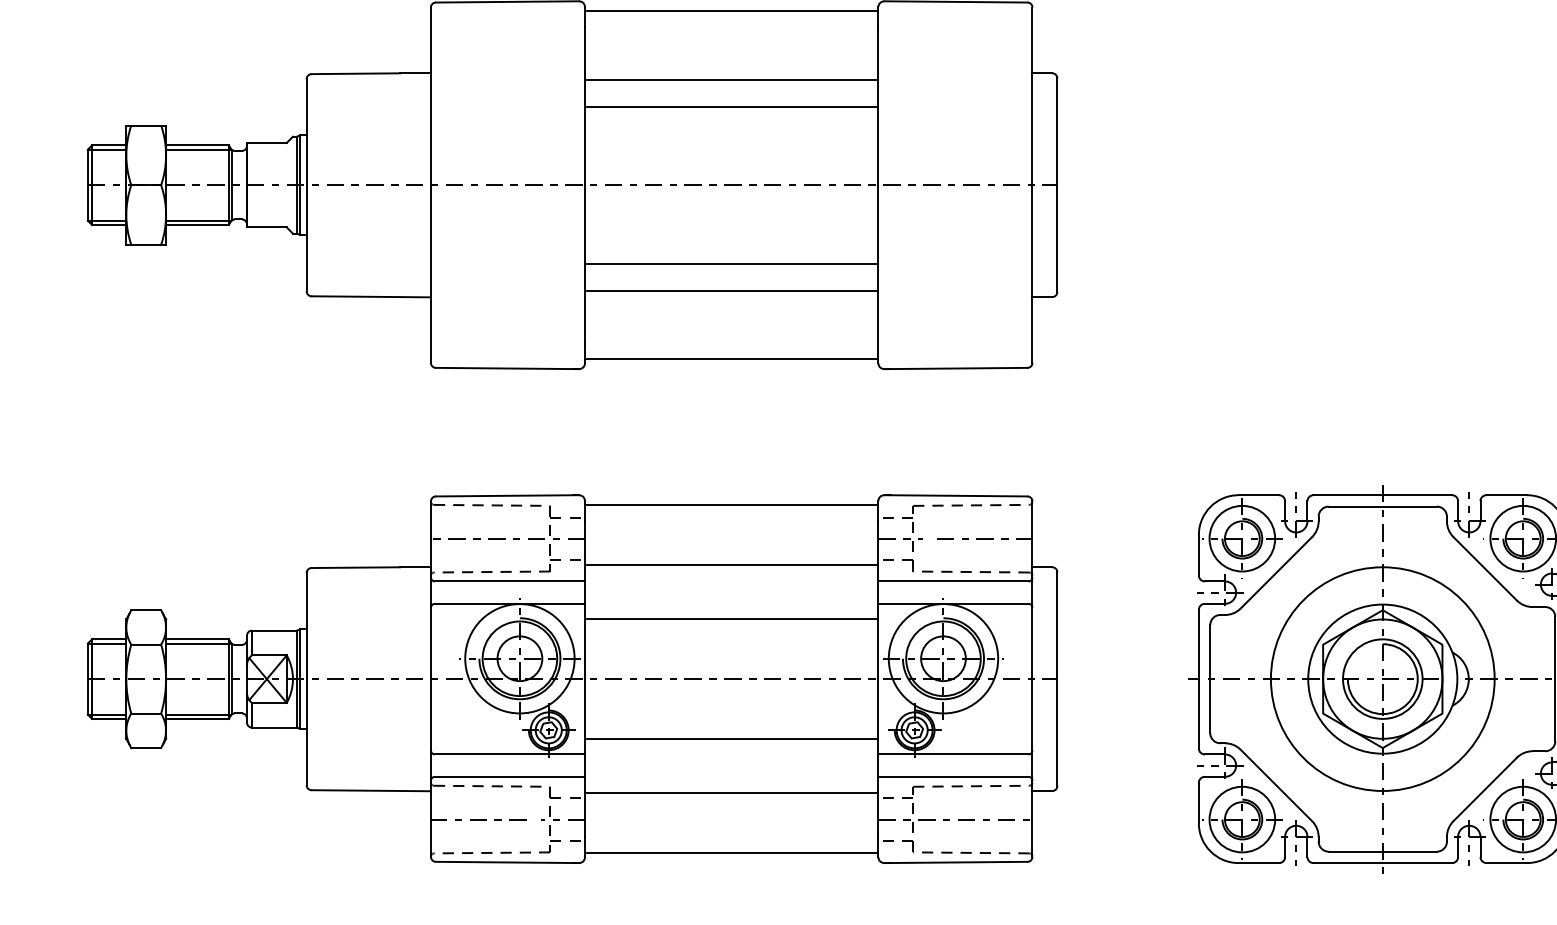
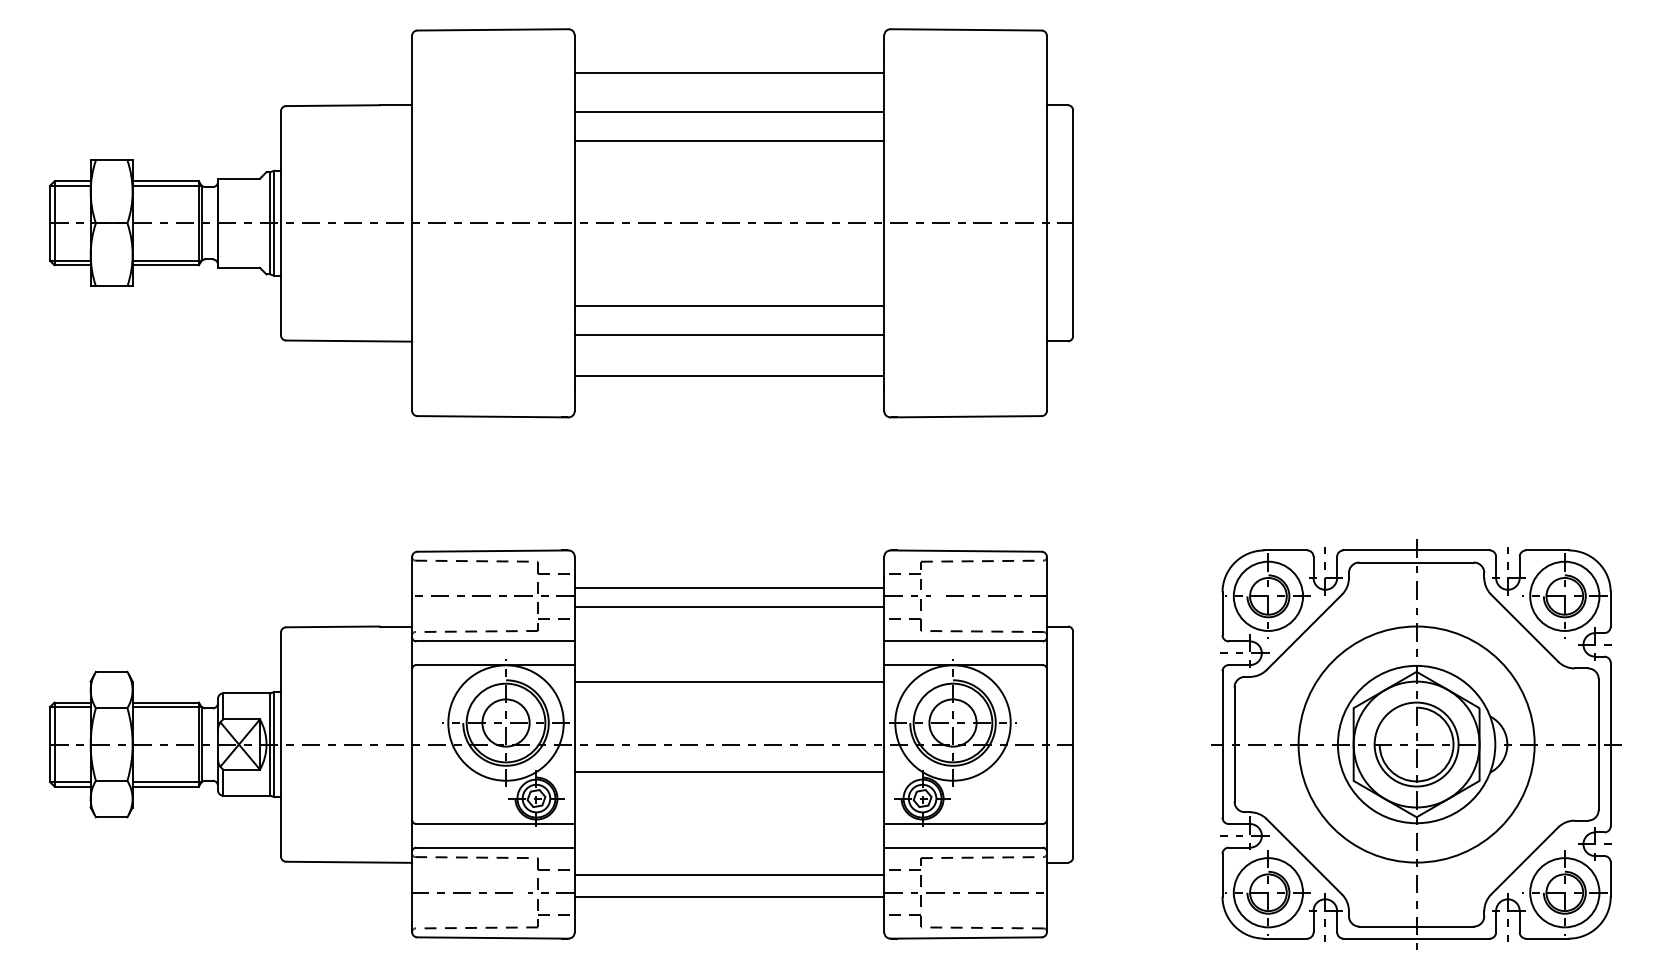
line: (731, 11) -> (729, 72), moved
line: (731, 358) -> (729, 375), moved
line: (731, 504) -> (729, 606), moved
line: (731, 564) -> (729, 587), moved
line: (731, 738) -> (729, 771), moved
line: (731, 793) -> (729, 897), moved
line: (731, 853) -> (729, 875), moved

